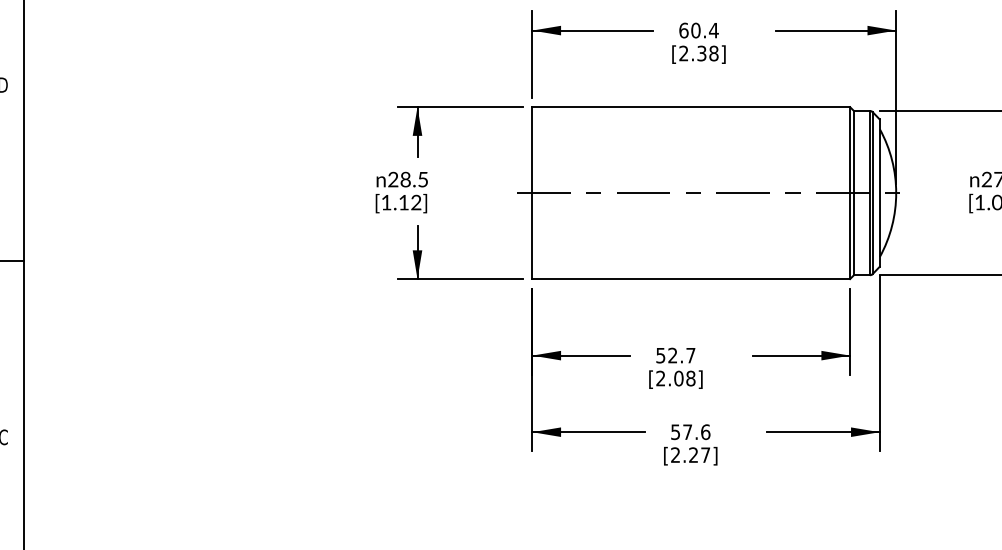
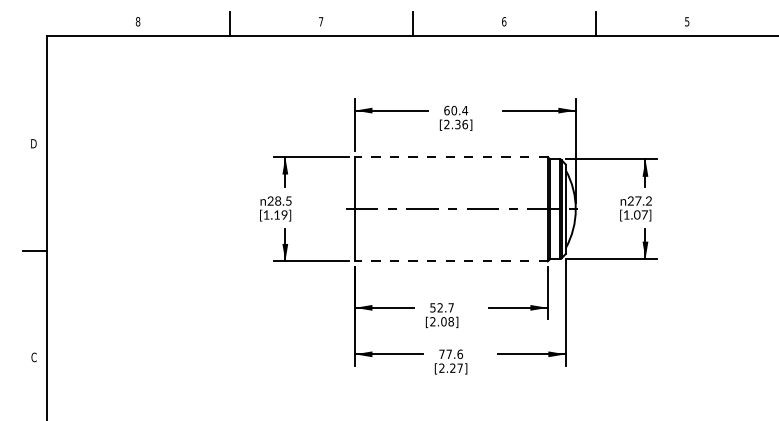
text: (712, 51) -> (464, 123), [2.38] -> [2.36]
line: (689, 107) -> (450, 157), solid -> dashed
text: (416, 203) -> (284, 215), [1.12] -> [1.19]
line: (689, 279) -> (450, 261), solid -> dashed
text: (674, 432) -> (441, 354), 57.6 -> 77.6

